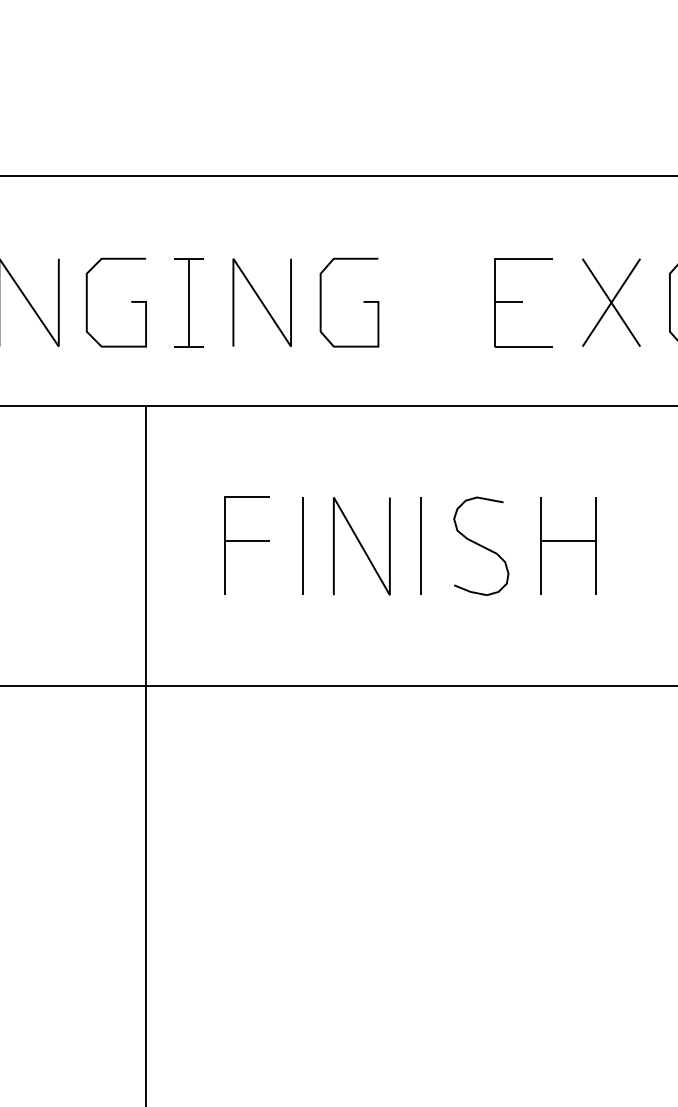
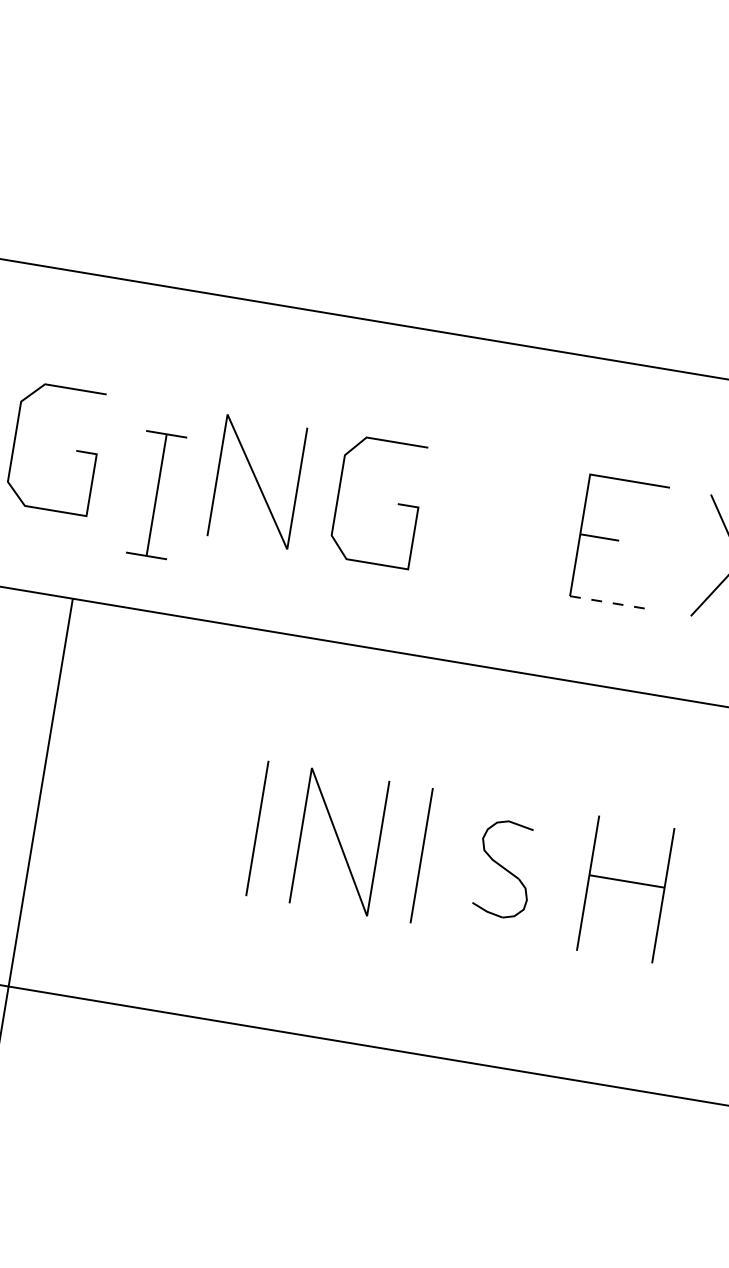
part: (188, 302) -> (156, 494), moved
line: (524, 346) -> (610, 602), solid -> dashed
part: (246, 545) -> (179, 814), removed
part: (481, 545) -> (505, 868), size x0.7

